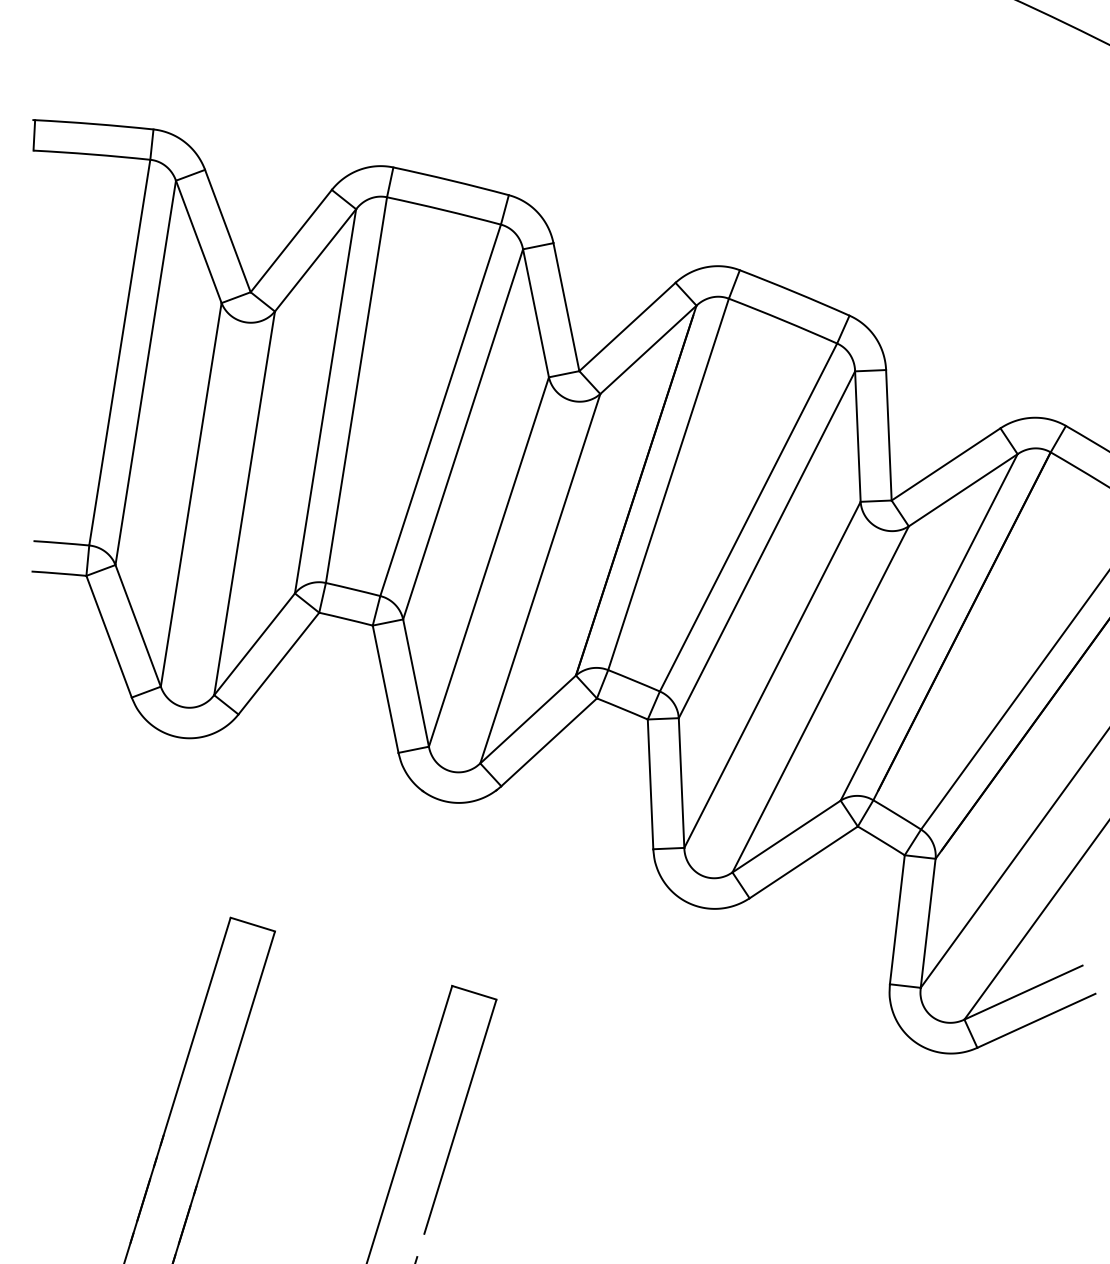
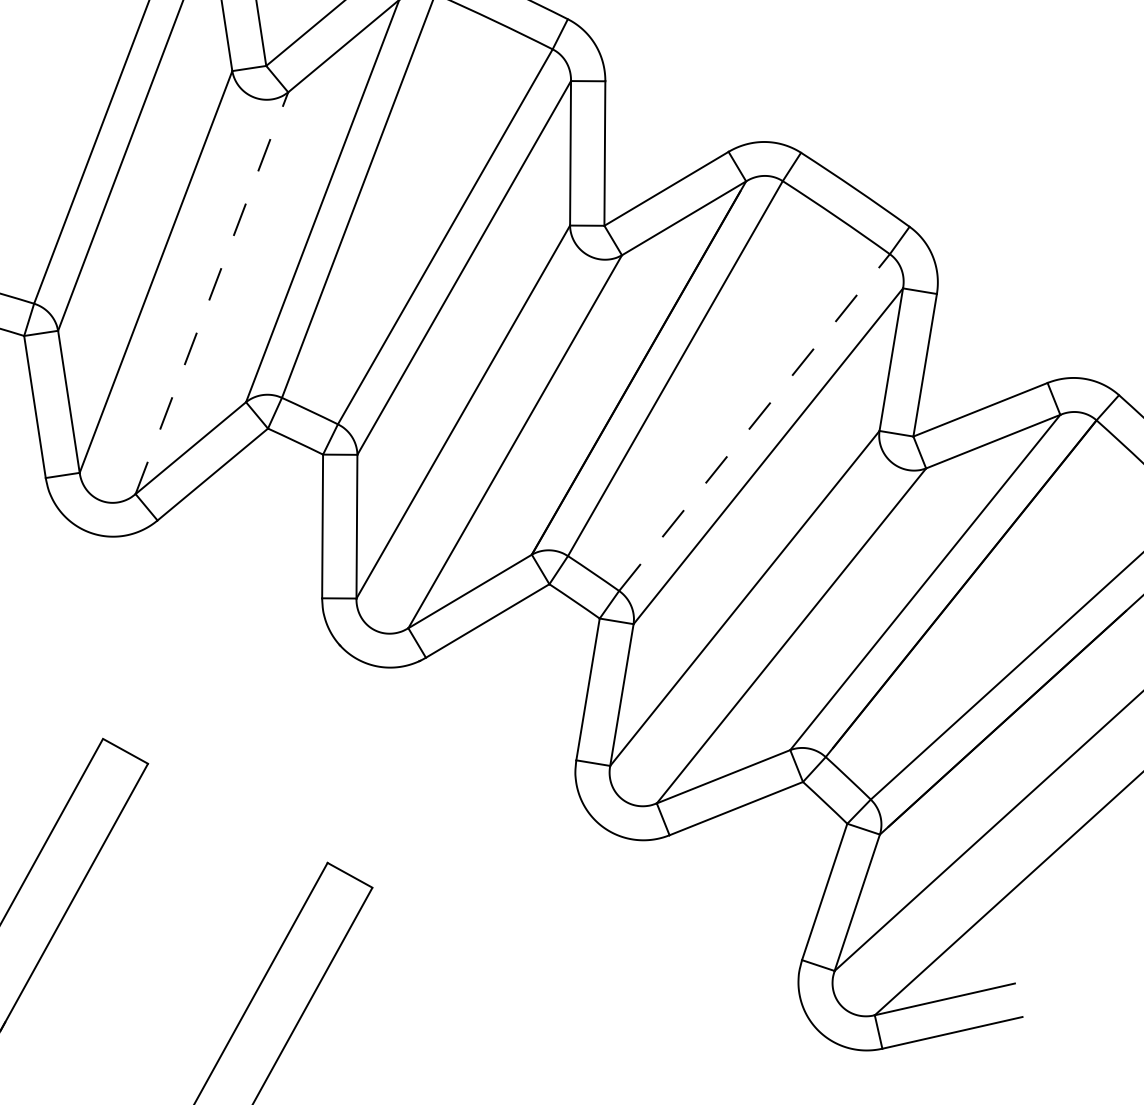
line: (244, 502) -> (212, 292), solid -> dashed
line: (748, 517) -> (754, 422), solid -> dashed

